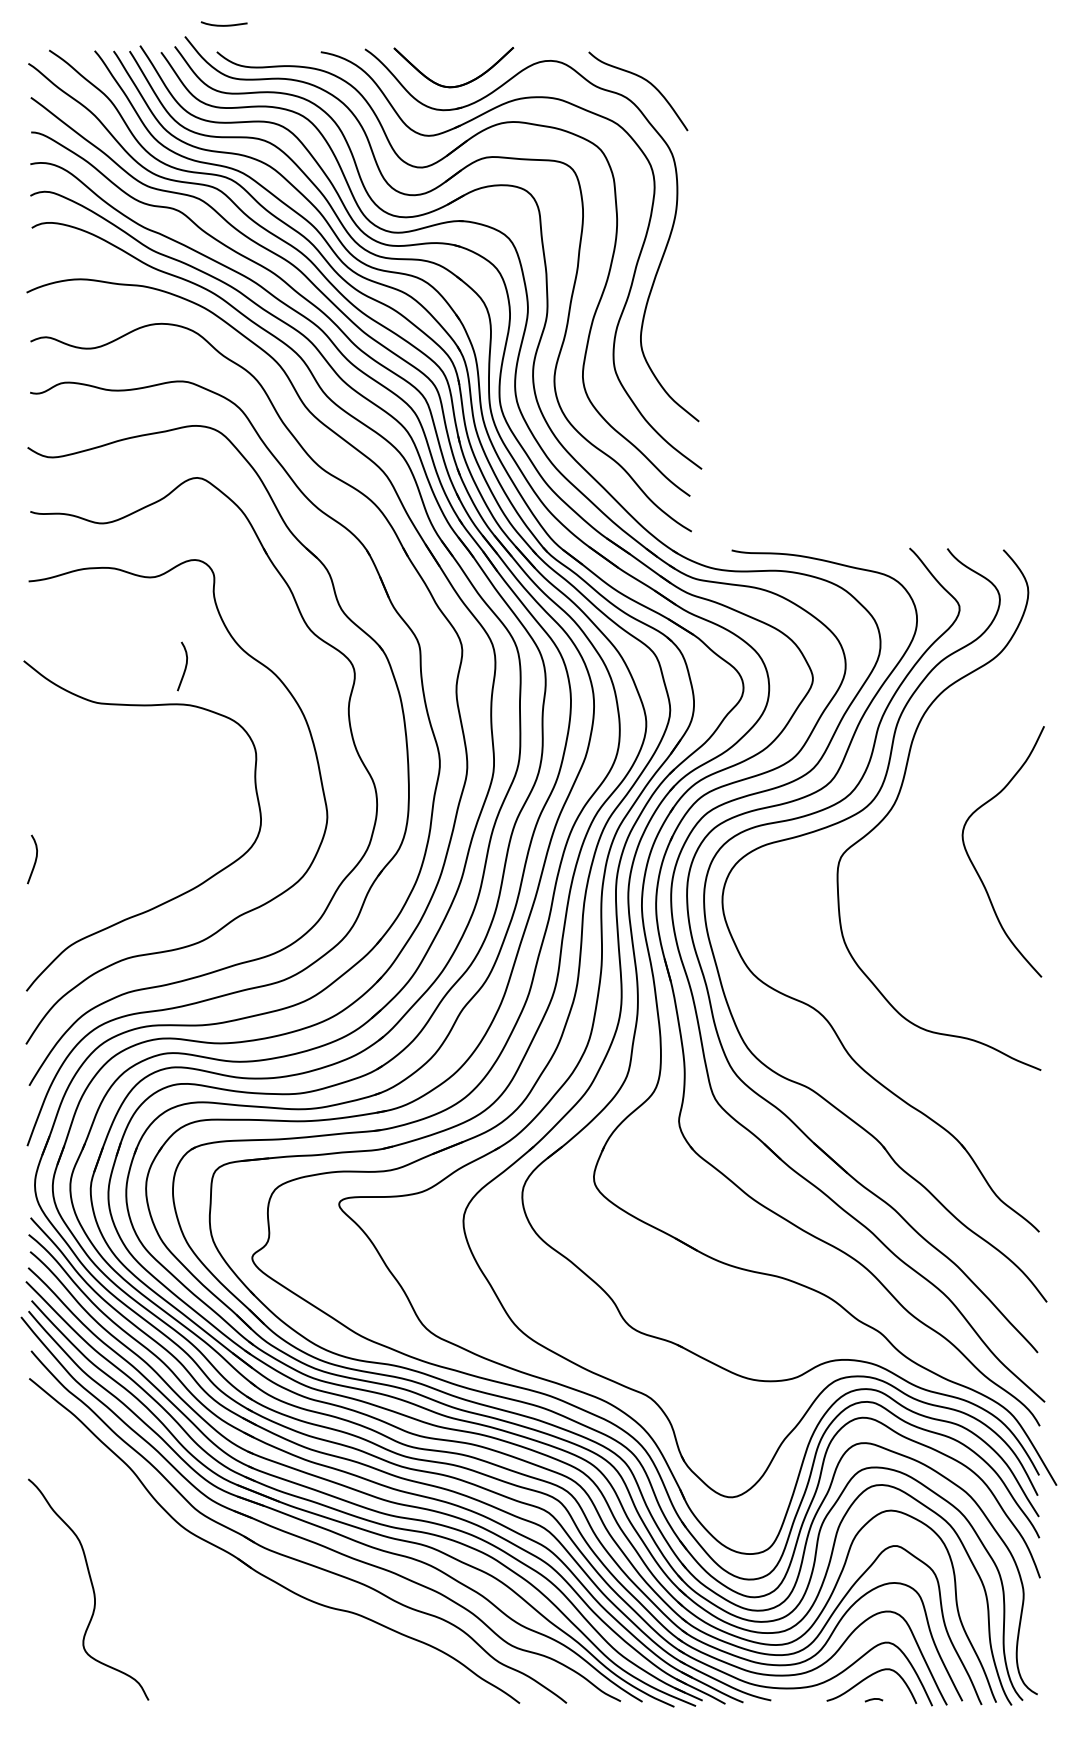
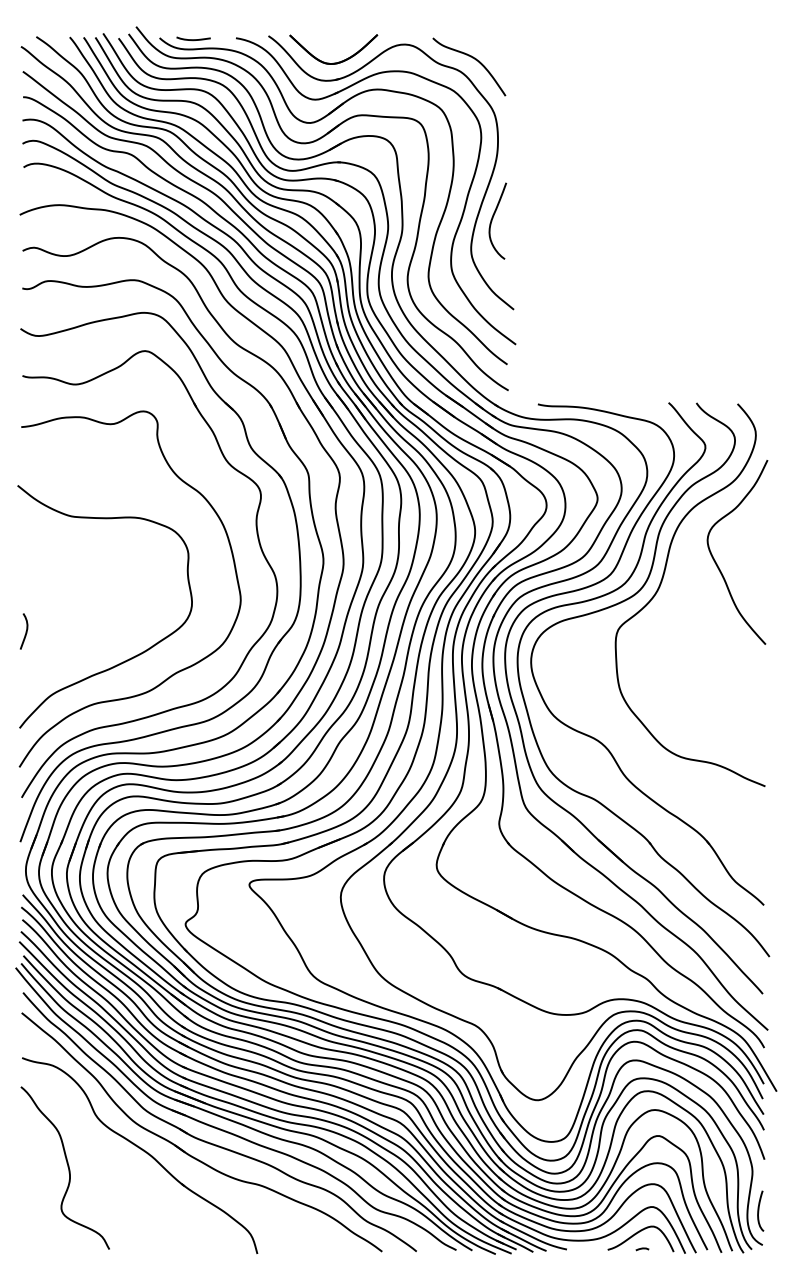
curve: (223, 25) -> (193, 39), moved
curve: (670, 298) -> (492, 219), added
curve: (184, 668) -> (135, 491), removed
curve: (974, 865) -> (716, 562), moved
part: (194, 1566) -> (143, 1151), added
curve: (1032, 1648) -> (758, 1211), added

